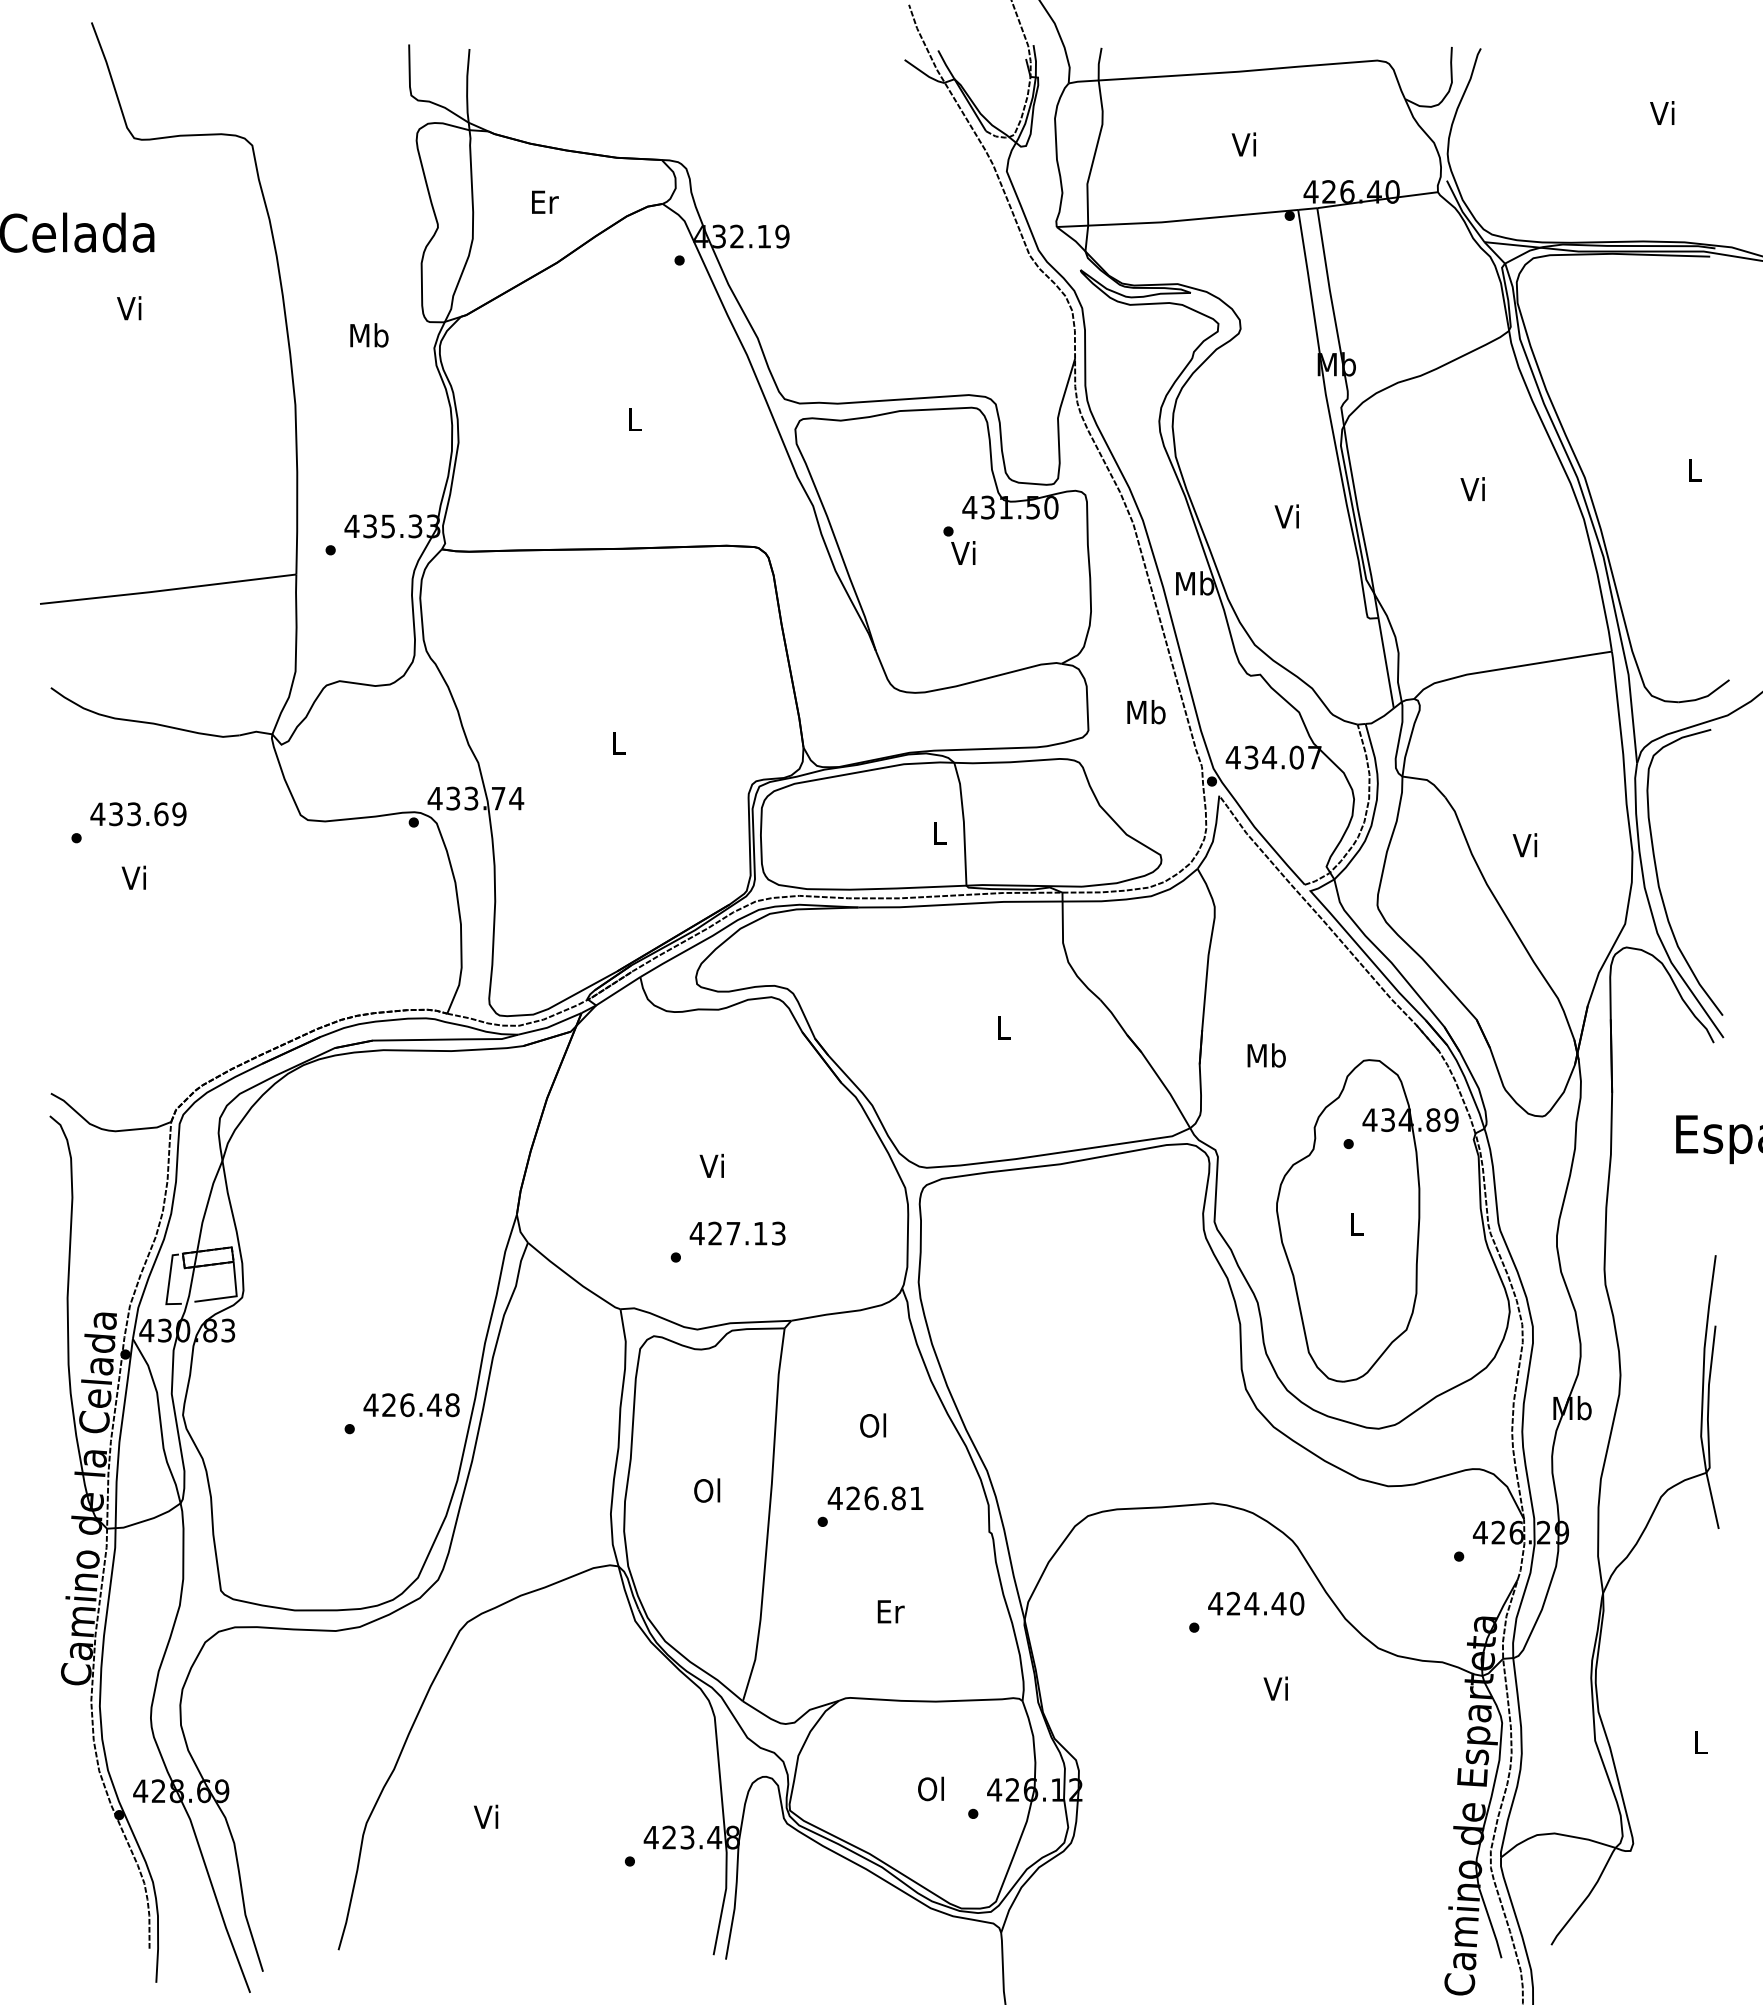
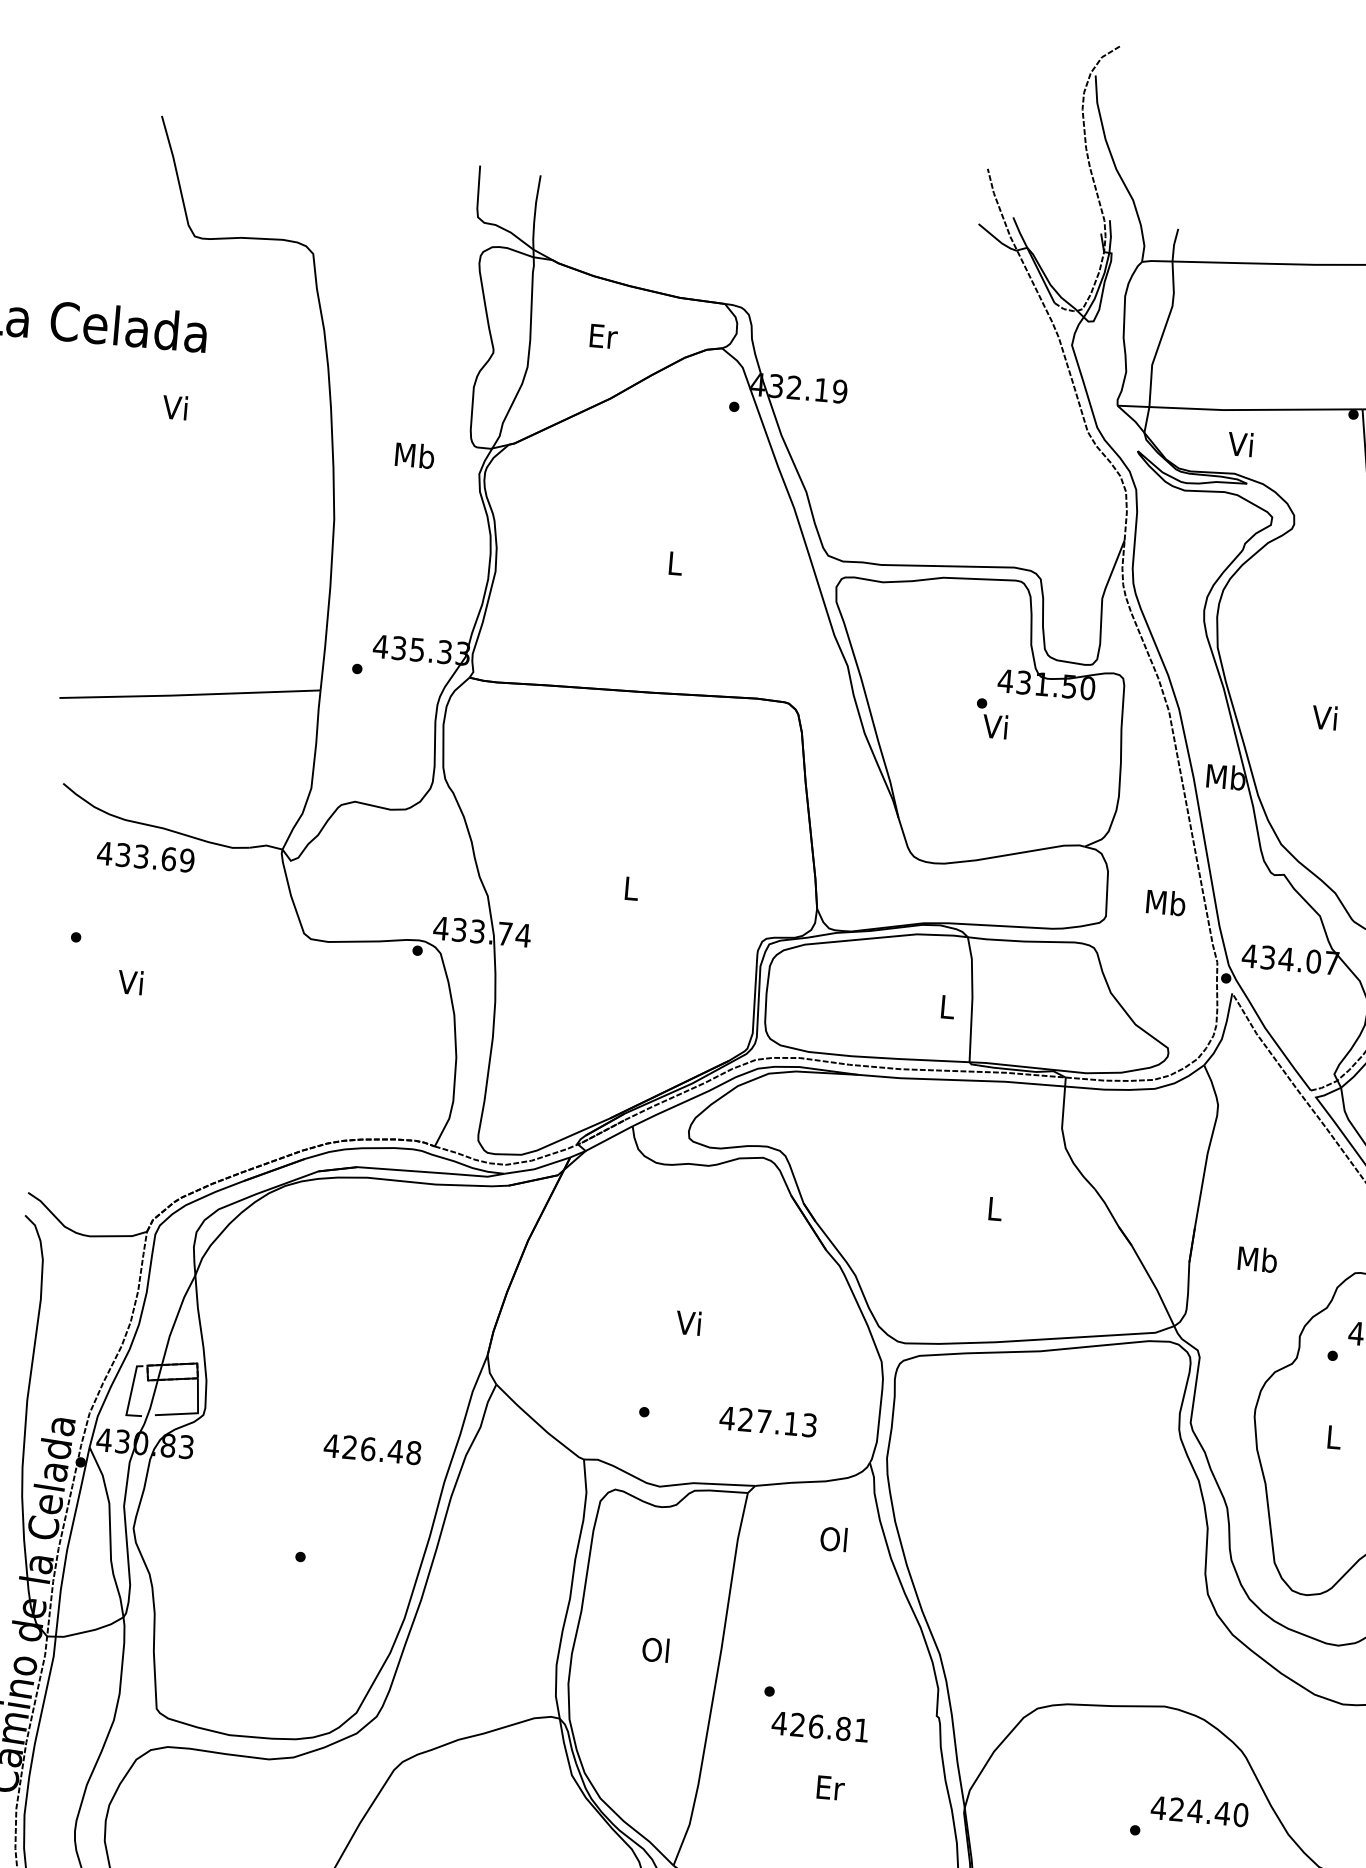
text: (1243, 144) -> (1239, 444), moved
text: (138, 814) -> (145, 857), moved
text: (737, 1233) -> (768, 1421), moved
text: (411, 1405) -> (372, 1449), moved
text: (872, 1425) -> (833, 1539), moved
text: (875, 1498) -> (820, 1726), moved

